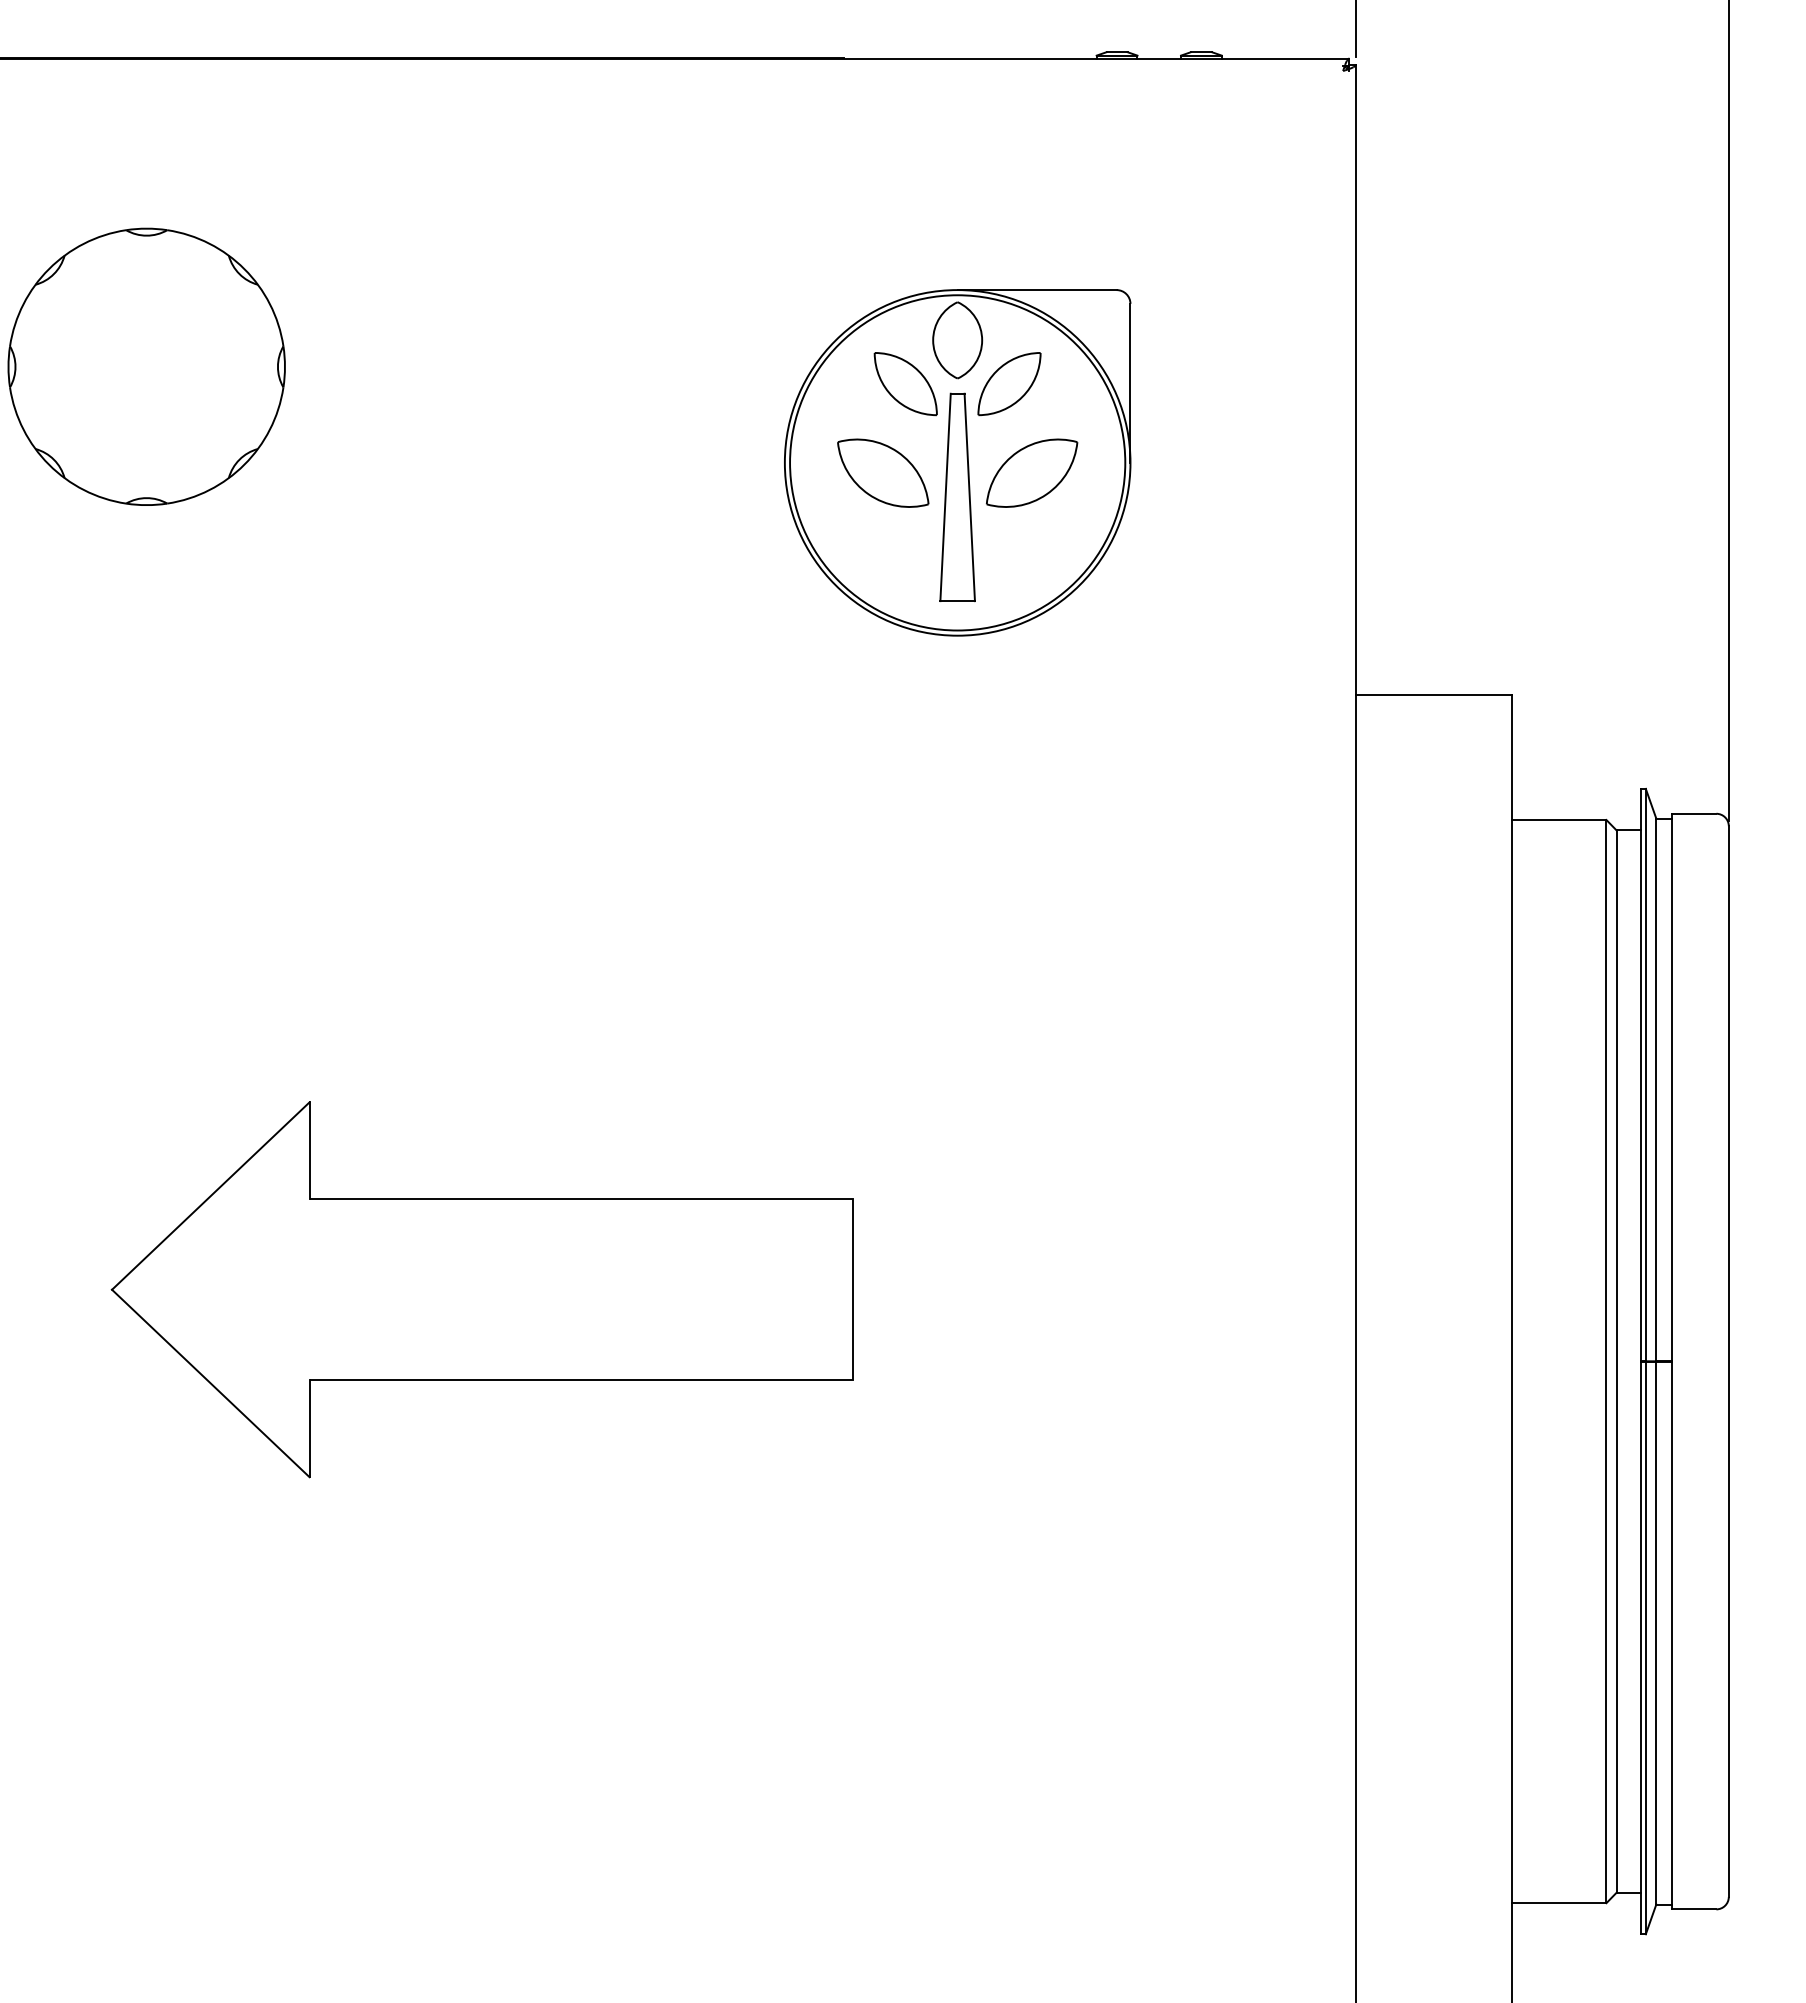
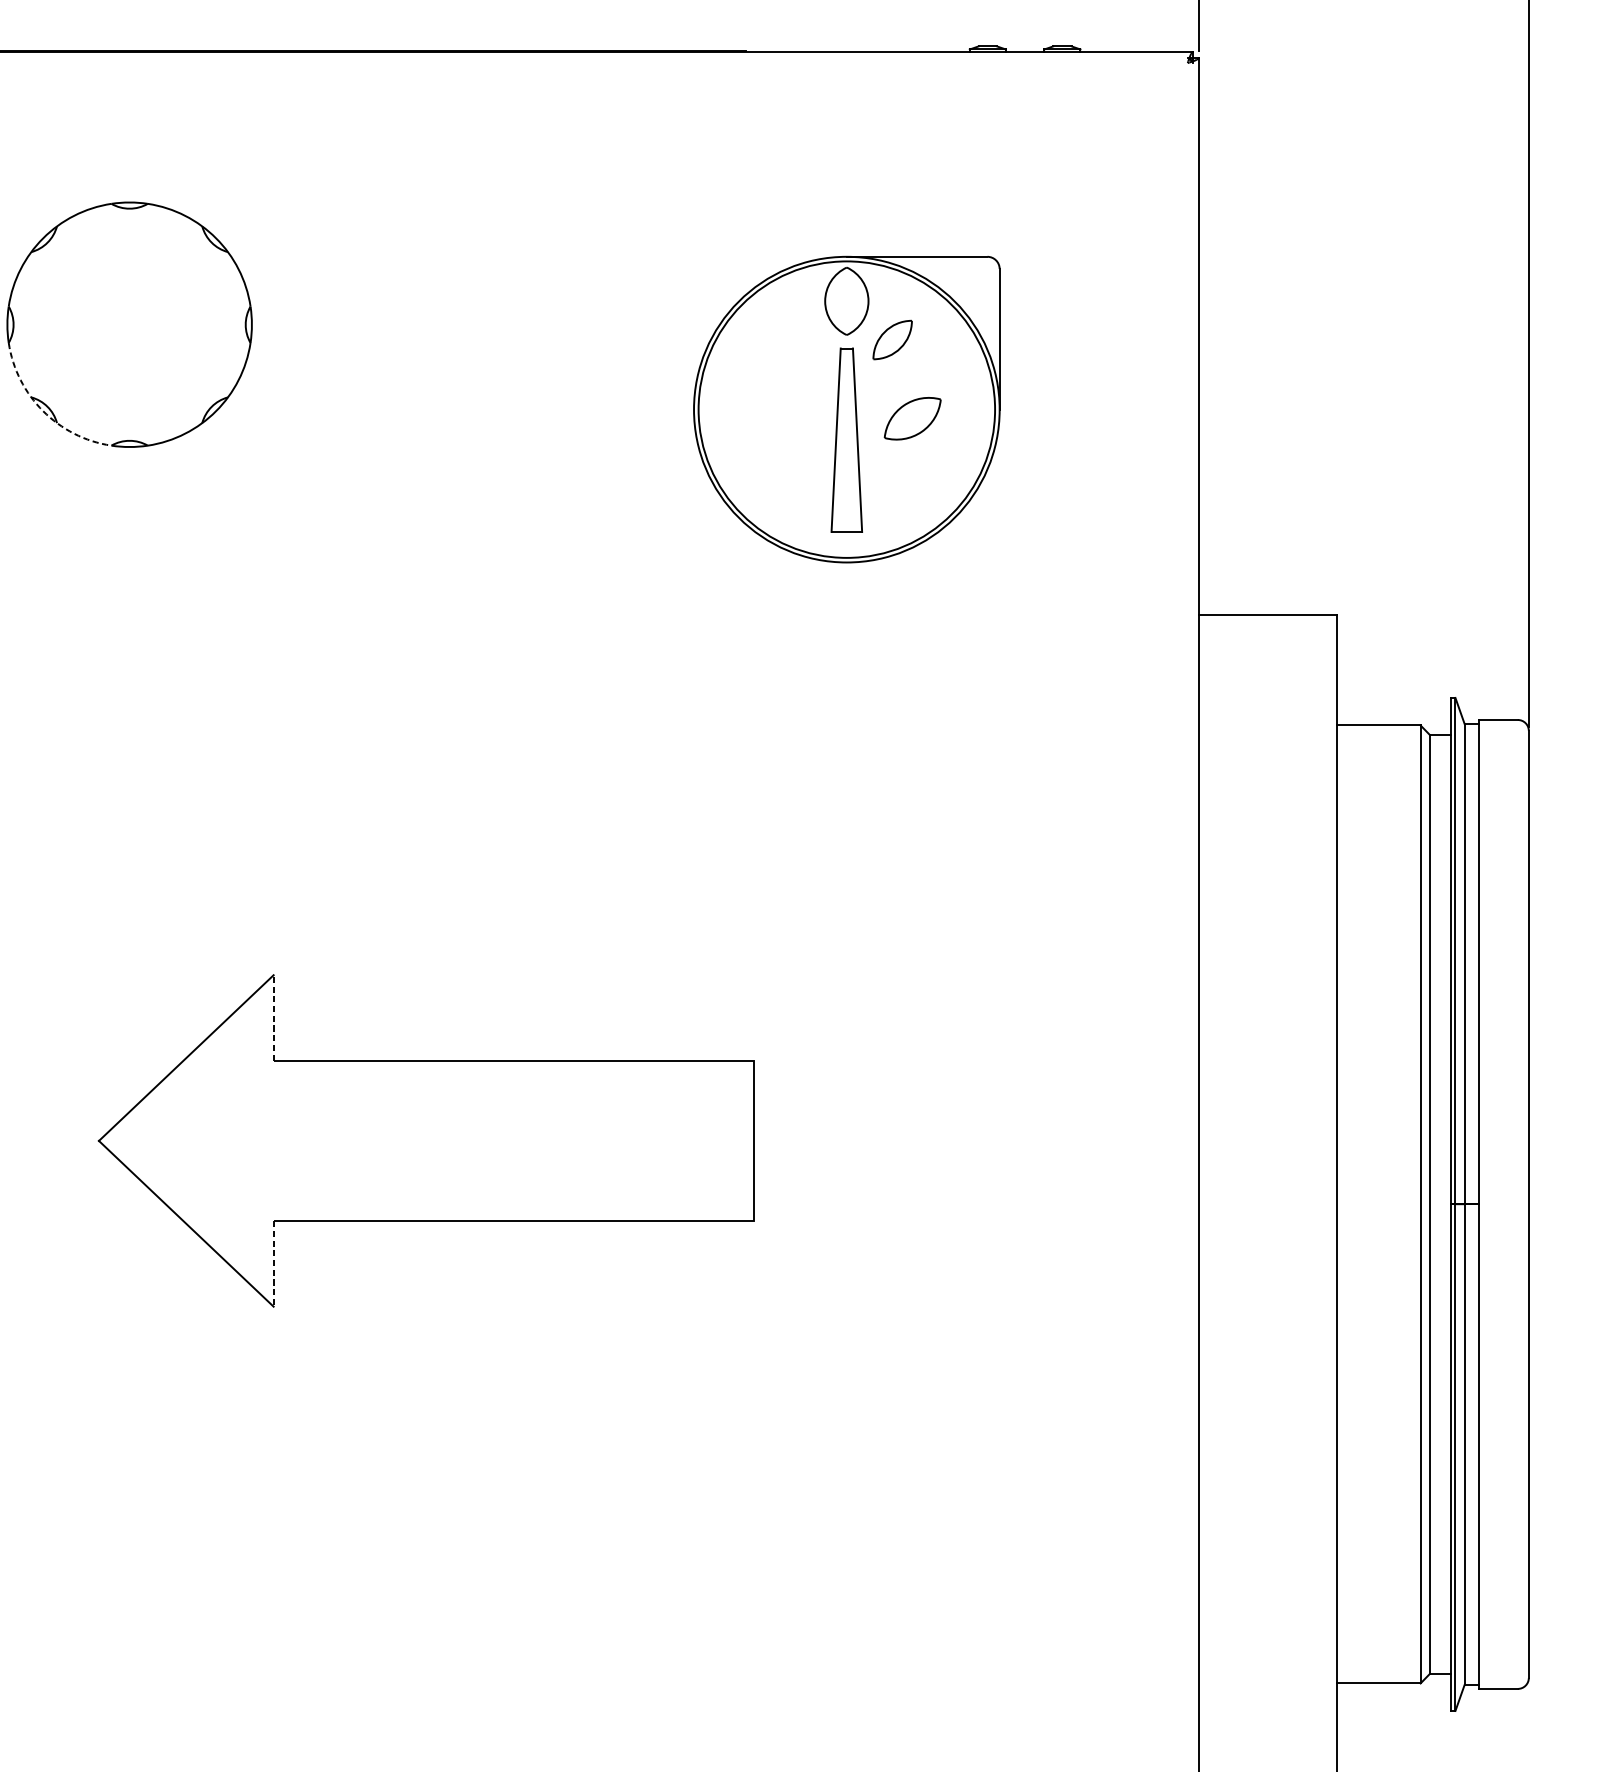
part: (905, 384) -> (800, 340), removed
part: (1009, 384) -> (892, 340), size x0.7
arc: (48, 464) -> (42, 411), solid -> dashed
part: (883, 472) -> (781, 418), removed
part: (1032, 472) -> (913, 418), size x0.7
line: (309, 1150) -> (273, 1017), solid -> dashed
line: (309, 1429) -> (273, 1264), solid -> dashed

